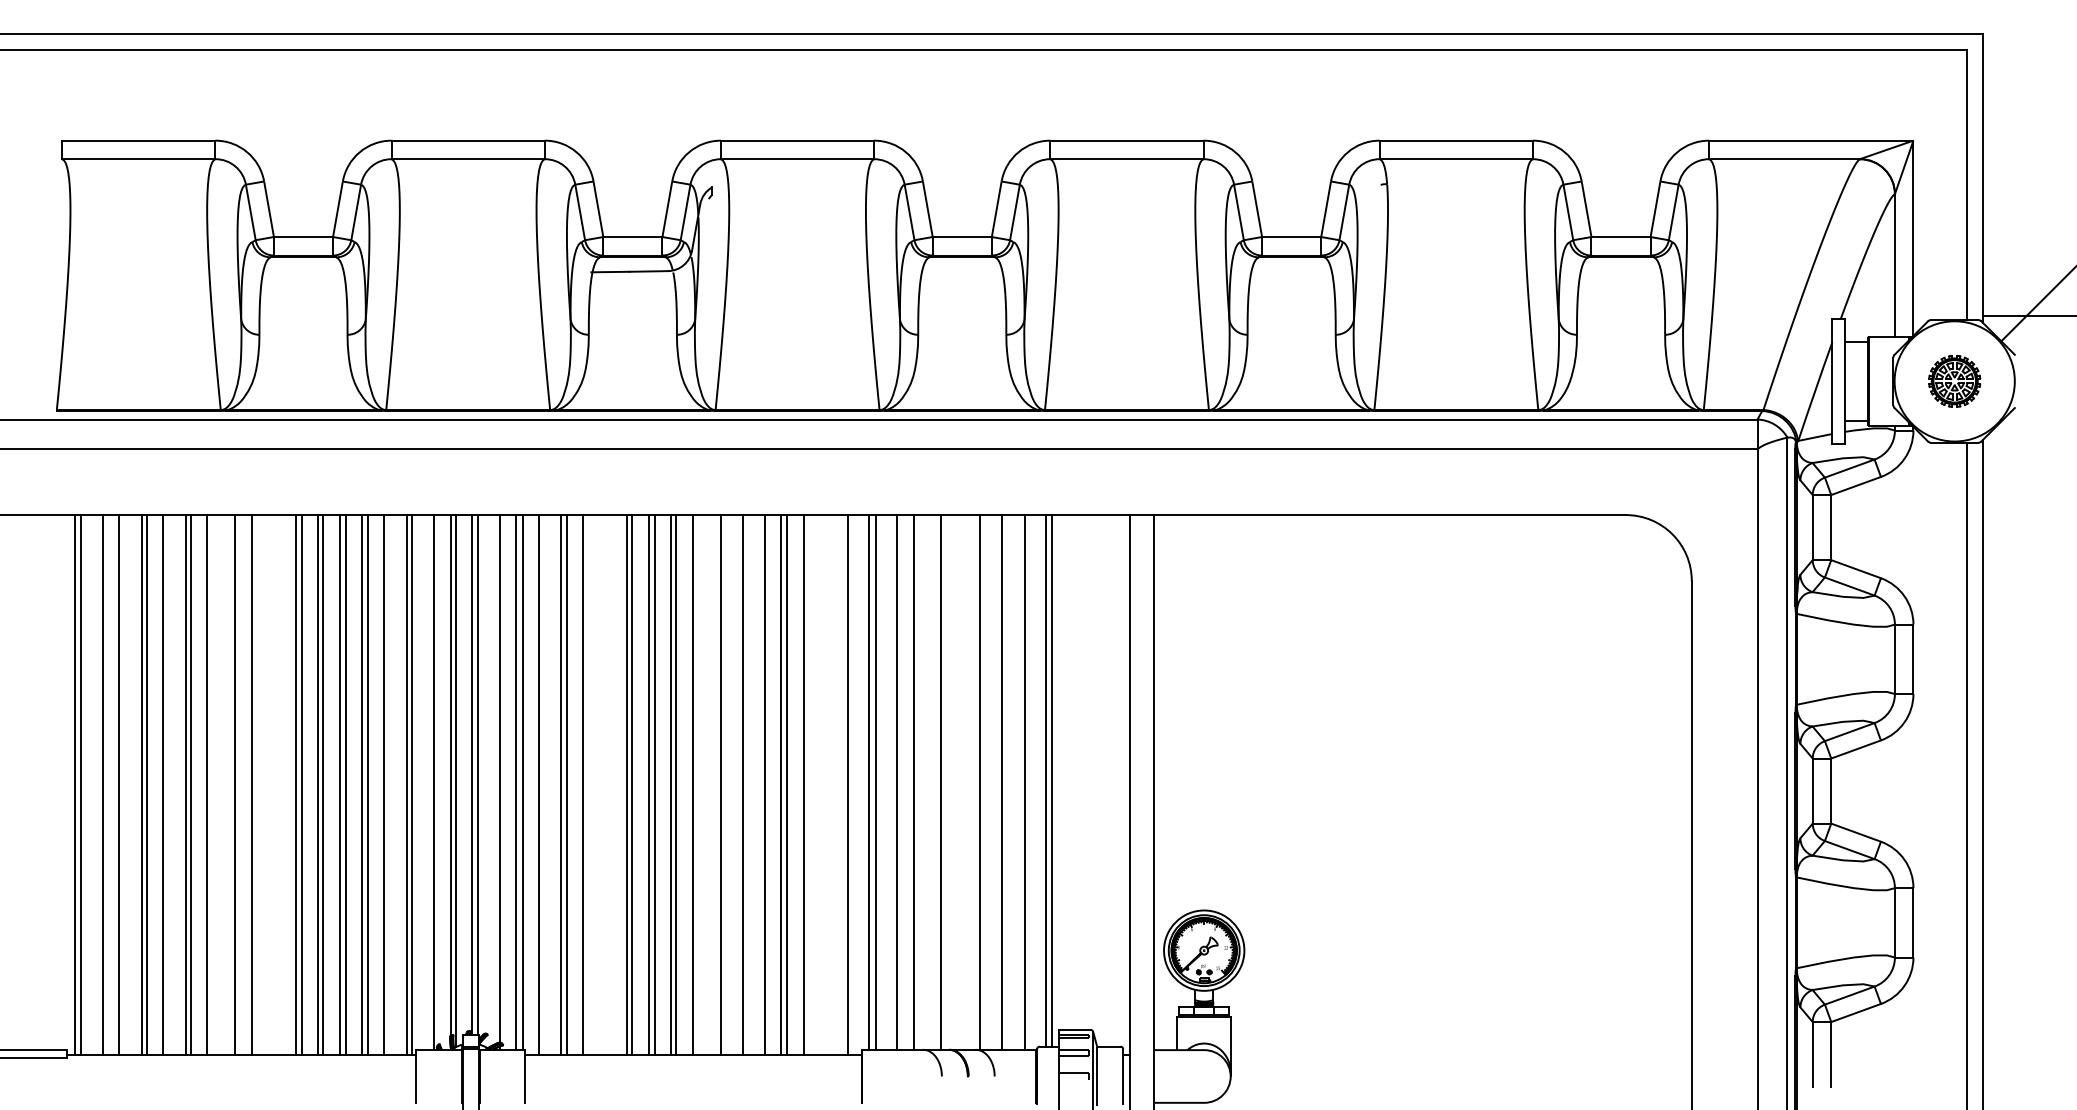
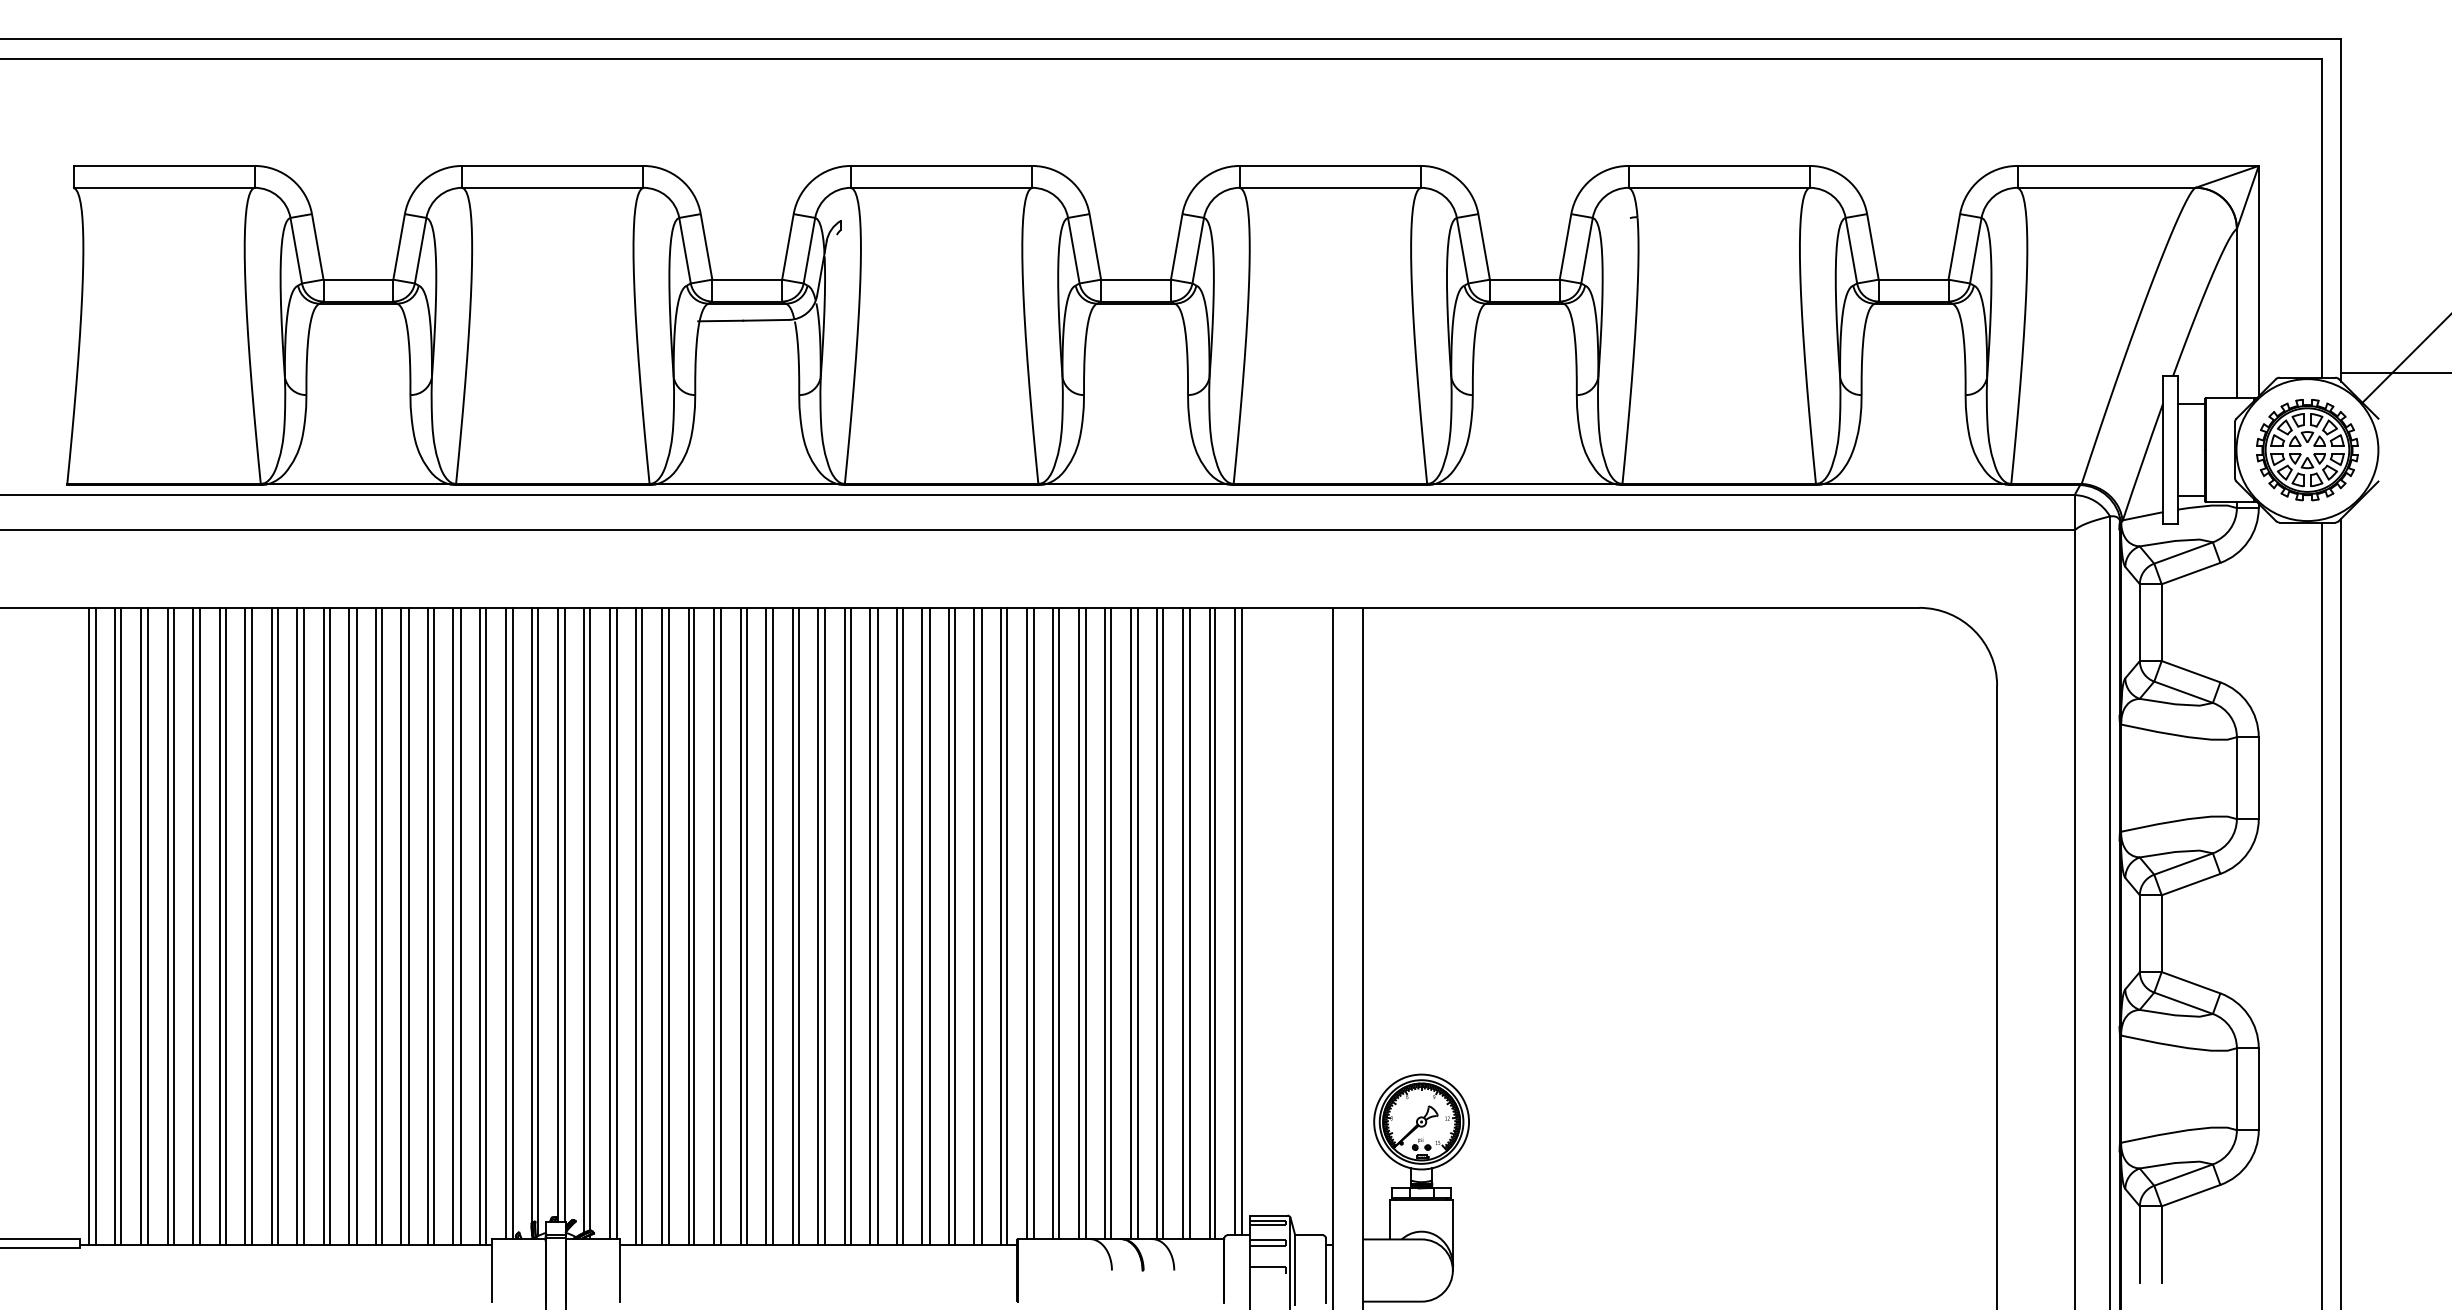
part: (1954, 380) -> (2307, 449), size x1.67
line: (495, 779) -> (584, 919), added
line: (428, 782) -> (505, 923), added
line: (892, 782) -> (1053, 923), added
line: (919, 782) -> (1085, 923), added
line: (936, 782) -> (1105, 923), added
line: (957, 782) -> (1130, 923), added
line: (964, 782) -> (1138, 923), added
line: (985, 782) -> (1163, 923), added
line: (1008, 782) -> (1190, 923), added
line: (1029, 782) -> (1215, 923), added
line: (97, 784) -> (115, 925), added
line: (125, 784) -> (148, 925), added
line: (169, 784) -> (200, 925), added
line: (213, 784) -> (252, 925), added
line: (229, 784) -> (271, 925), added
line: (257, 784) -> (304, 925), added
line: (273, 784) -> (323, 925), added
line: (278, 784) -> (329, 925), added
line: (389, 784) -> (460, 925), added
line: (544, 784) -> (642, 925), added
line: (588, 784) -> (694, 925), added
line: (604, 784) -> (713, 925), added
line: (611, 784) -> (721, 925), added
line: (699, 784) -> (825, 925), added
line: (715, 784) -> (844, 925), added
line: (737, 784) -> (870, 925), added
line: (759, 784) -> (896, 925), added
line: (808, 784) -> (954, 925), added
line: (825, 784) -> (974, 925), added
line: (831, 784) -> (981, 925), added
line: (853, 784) -> (1007, 925), added

